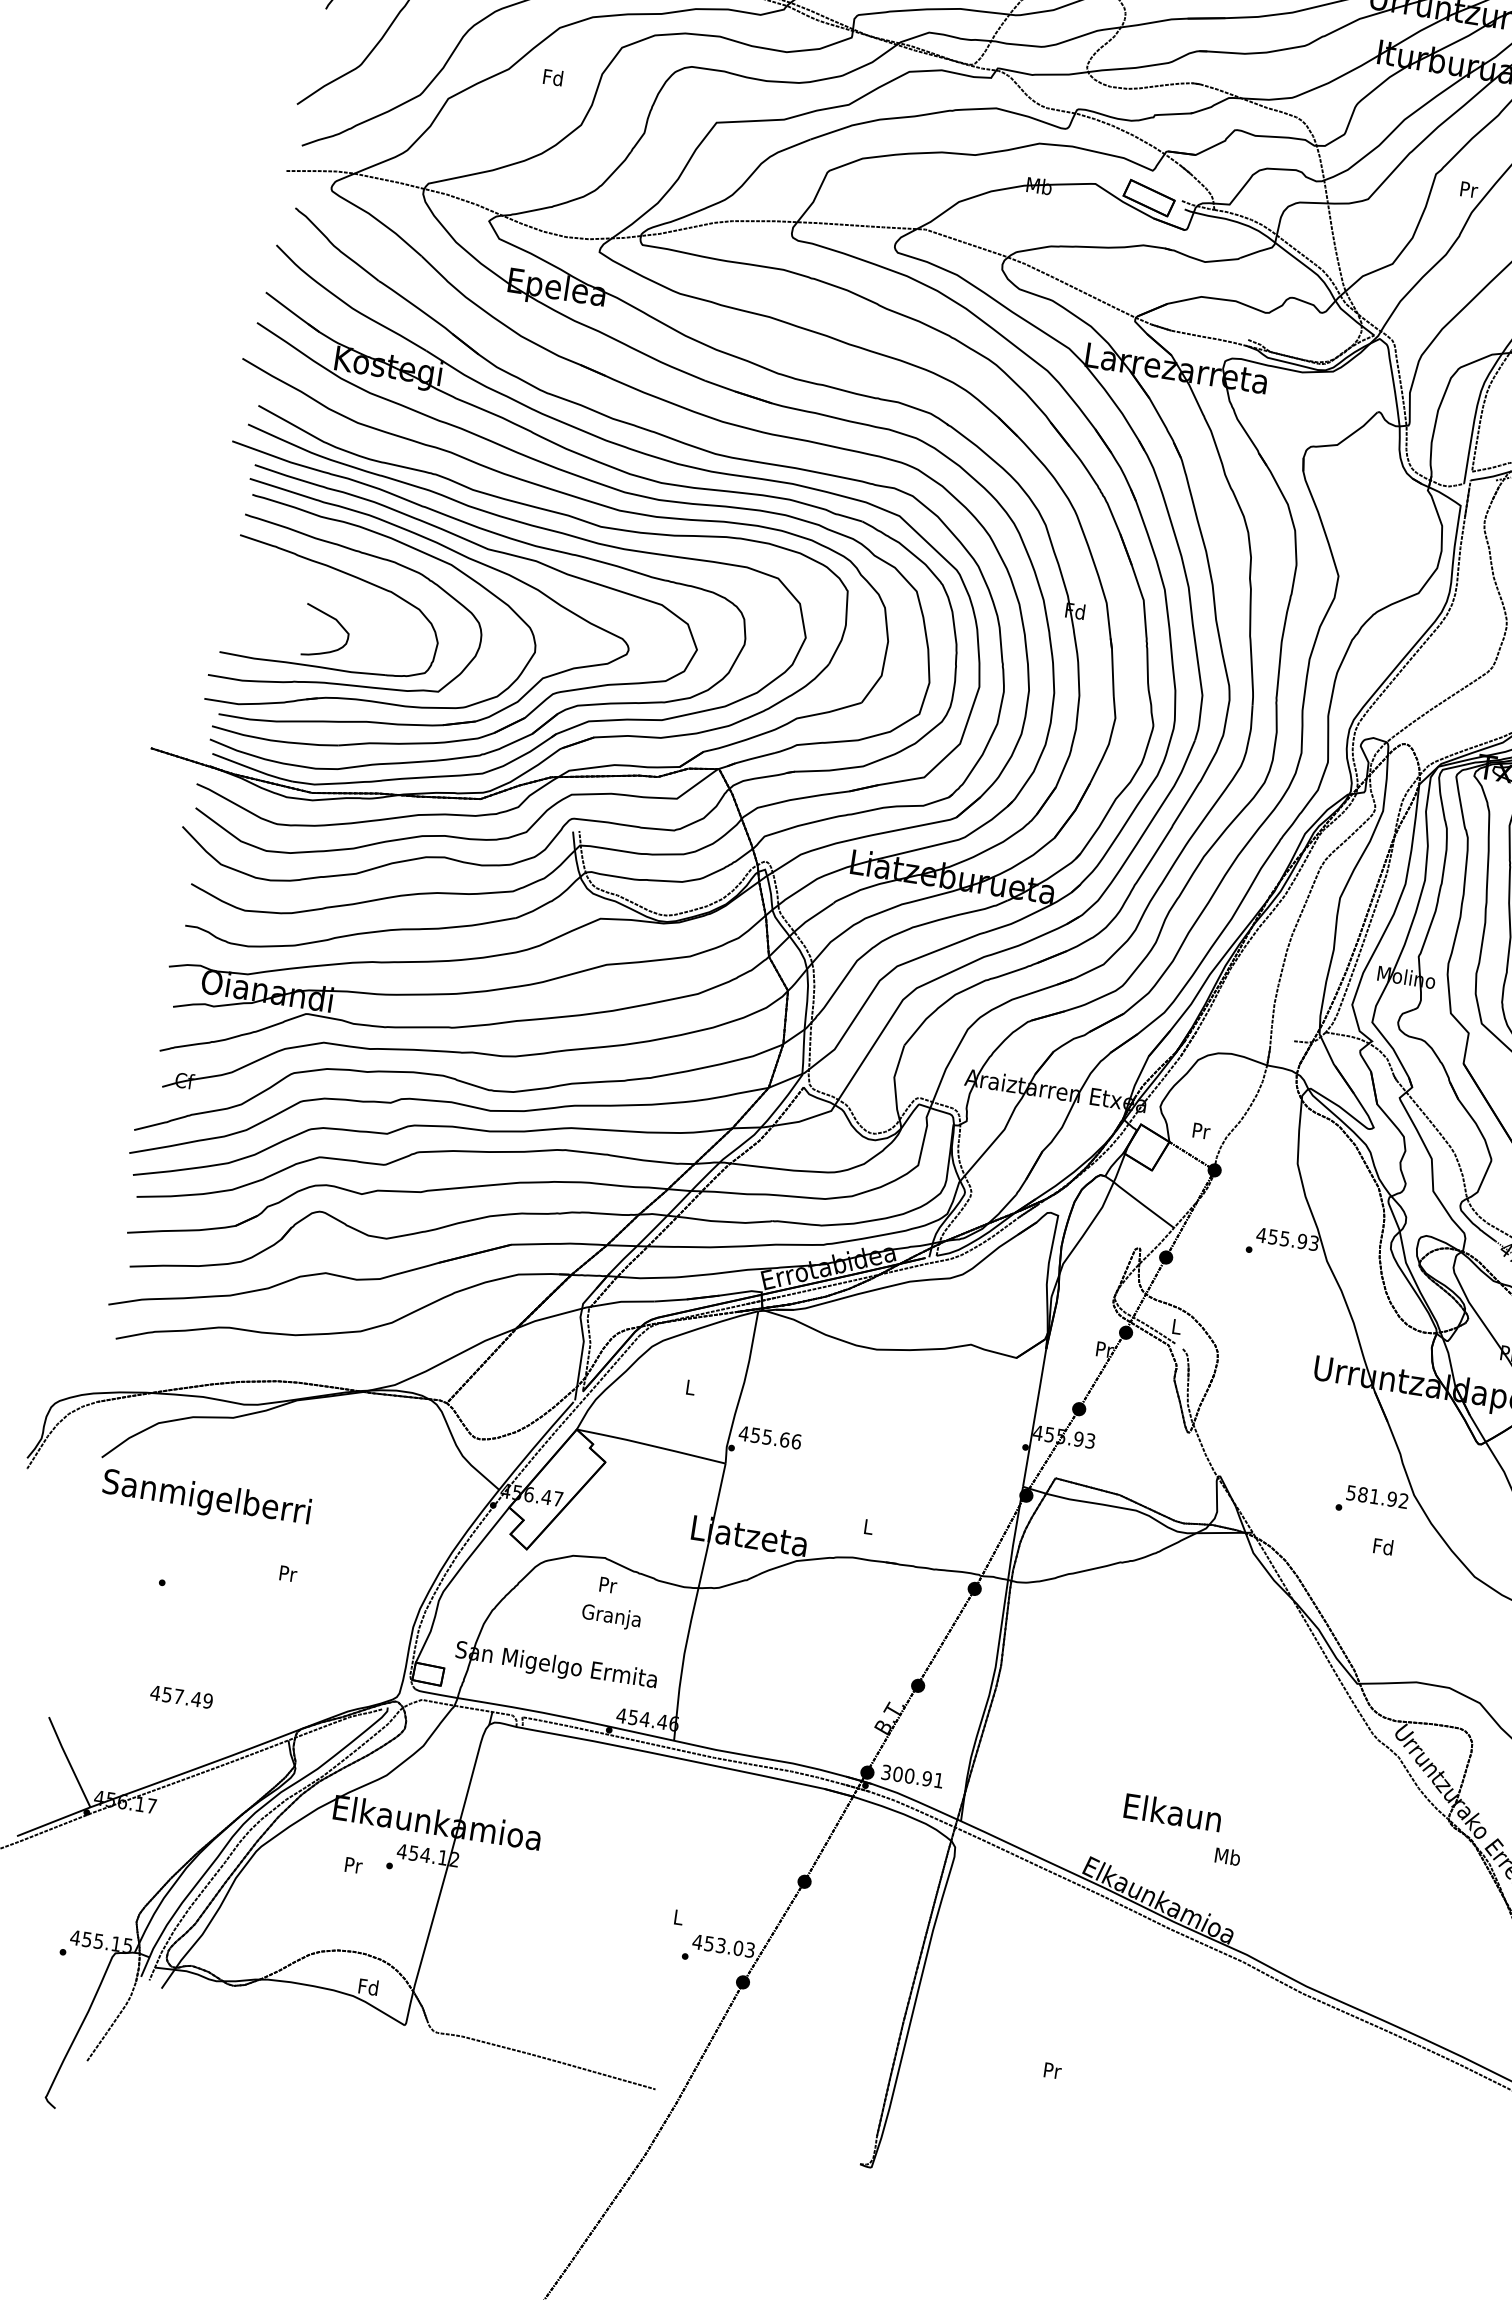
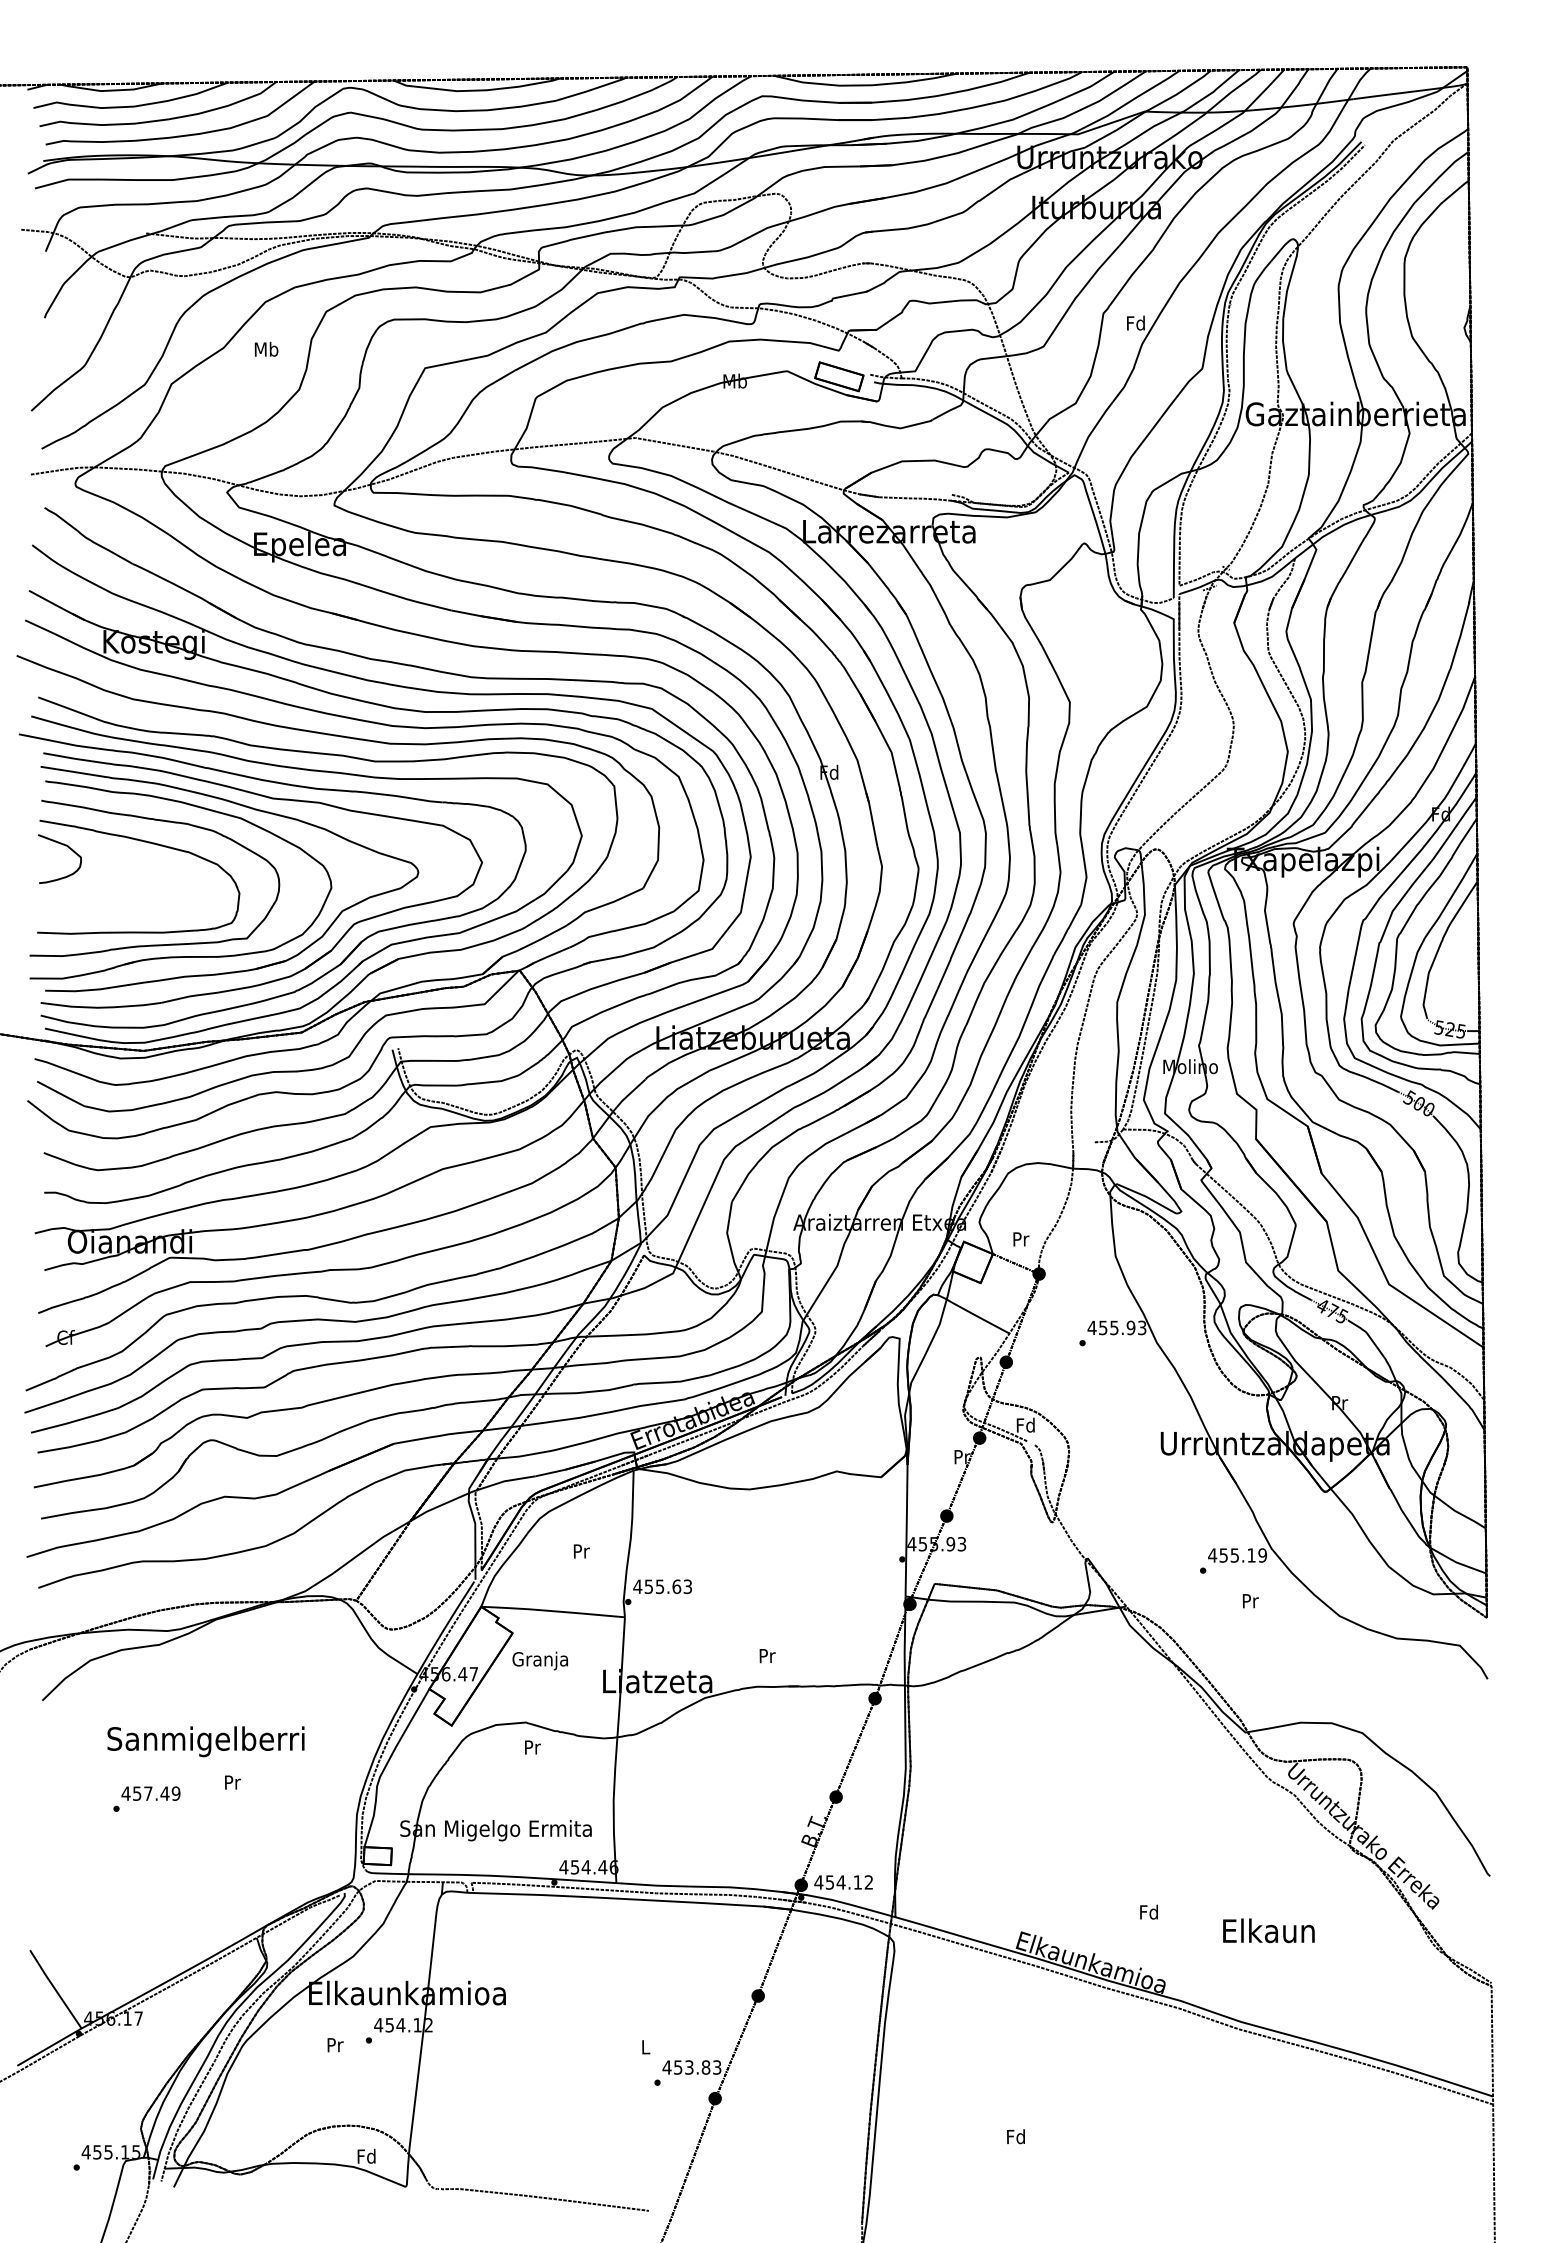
text: (553, 76) -> (266, 348), Fd -> Mb
text: (1468, 188) -> (1135, 322), Pr -> Fd
curve: (334, 620) -> (65, 846), moved
text: (1176, 1325) -> (1025, 1424), L -> Fd
text: (690, 1387) -> (581, 1551), L -> Pr
text: (796, 1441) -> (687, 1586), 455.66 -> 455.63
text: (1377, 1497) -> (1237, 1555), 581.92 -> 455.19
text: (206, 1499) -> (205, 1741), moved
text: (868, 1527) -> (767, 1656), L -> Pr
text: (1383, 1546) -> (1250, 1600), Fd -> Pr
text: (610, 1616) -> (539, 1660), moved
text: (181, 1696) -> (150, 1793), moved
text: (912, 1776) -> (843, 1882), 300.91 -> 454.12
text: (1172, 1812) -> (1268, 1930), moved
text: (1228, 1855) -> (1149, 1911), Mb -> Fd
text: (737, 1948) -> (705, 2067), 453.03 -> 453.83
text: (1051, 2070) -> (1015, 2136), Pr -> Fd

